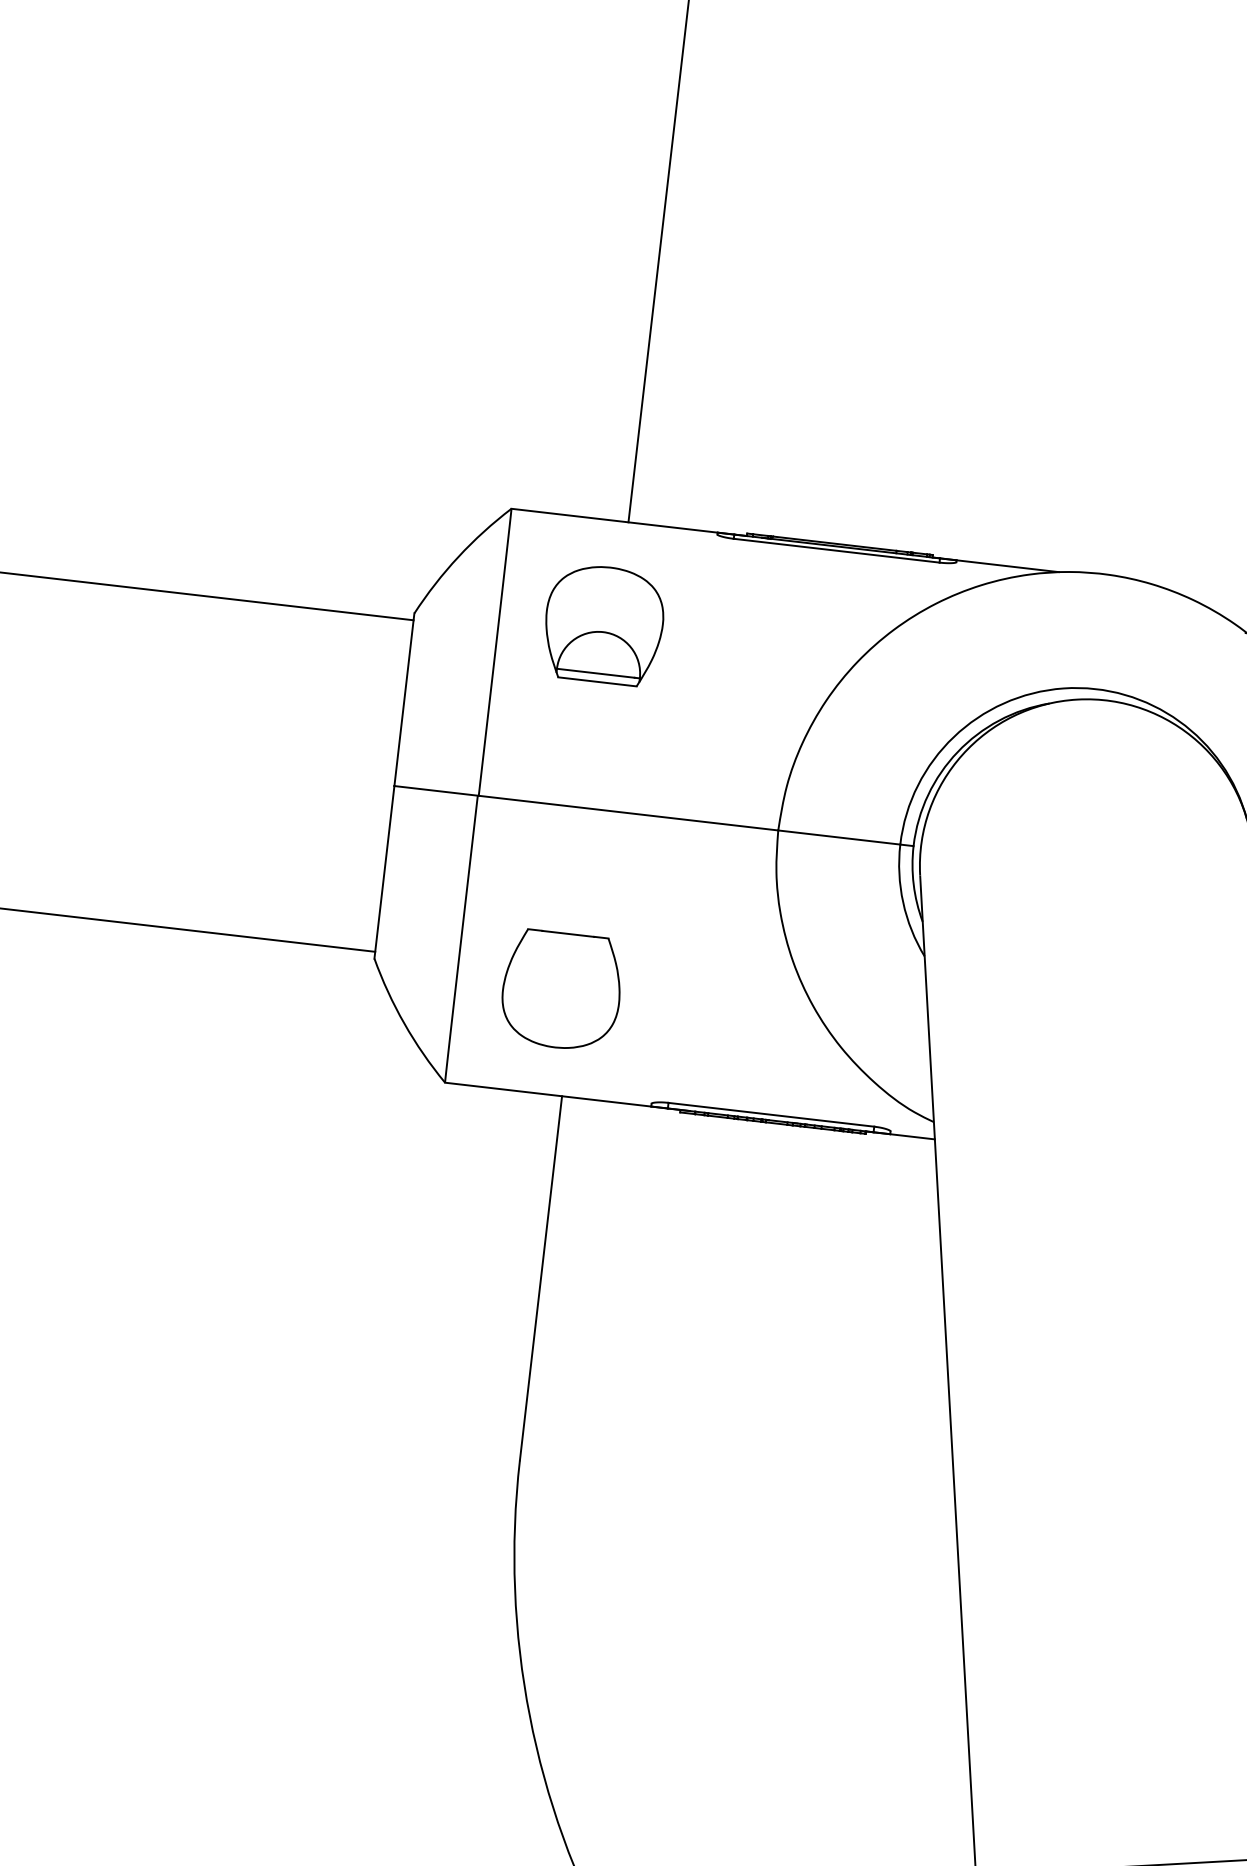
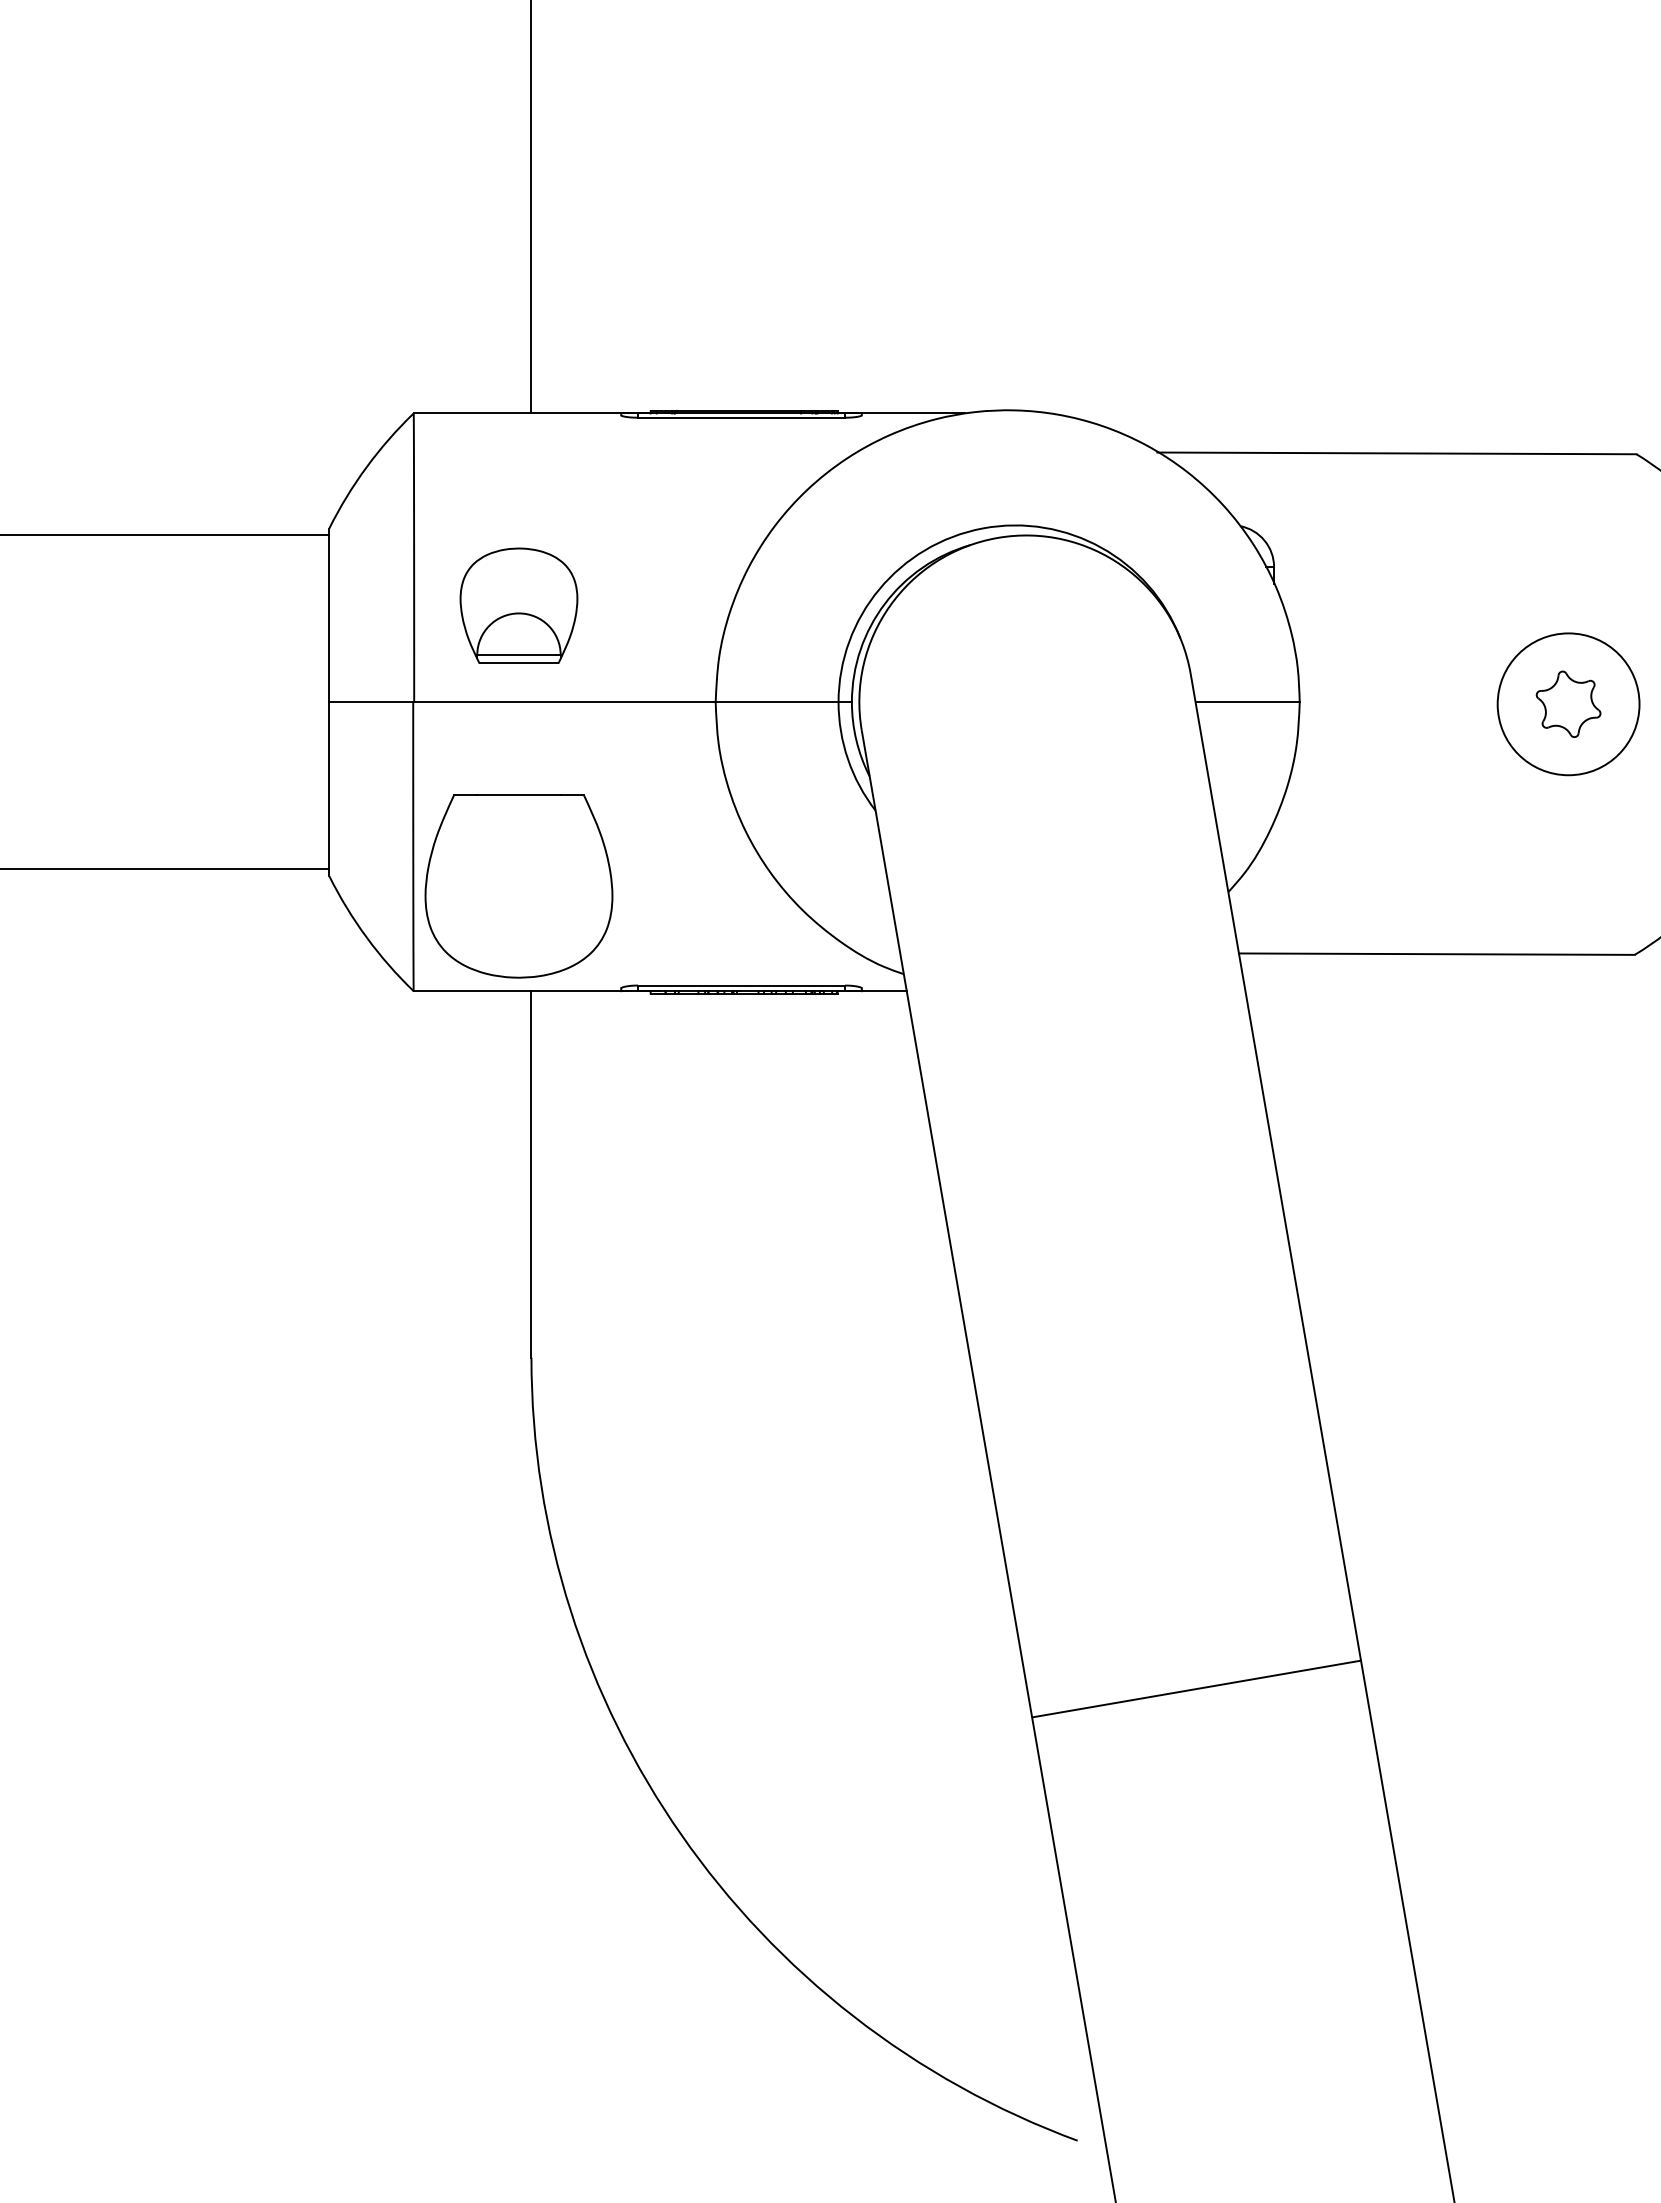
part: (603, 624) -> (518, 605), moved
part: (561, 990) -> (518, 886), size x1.6

